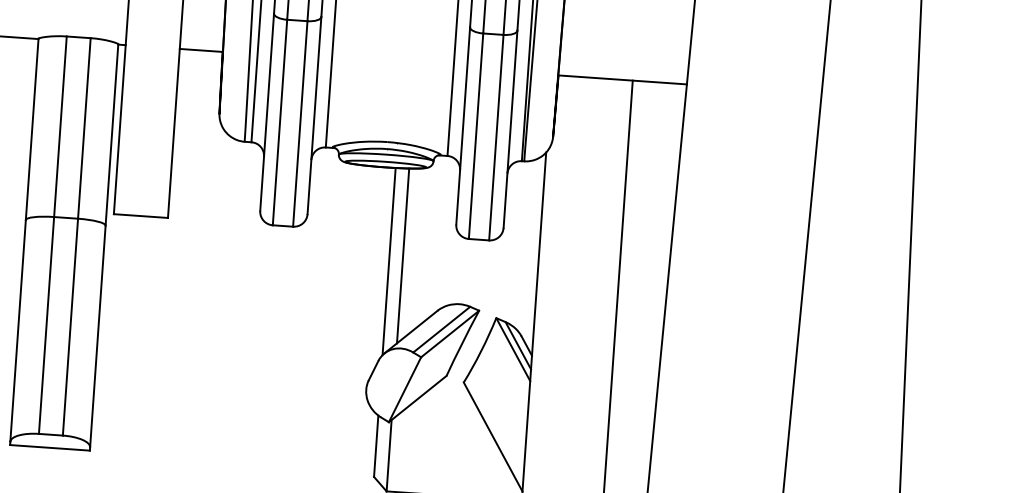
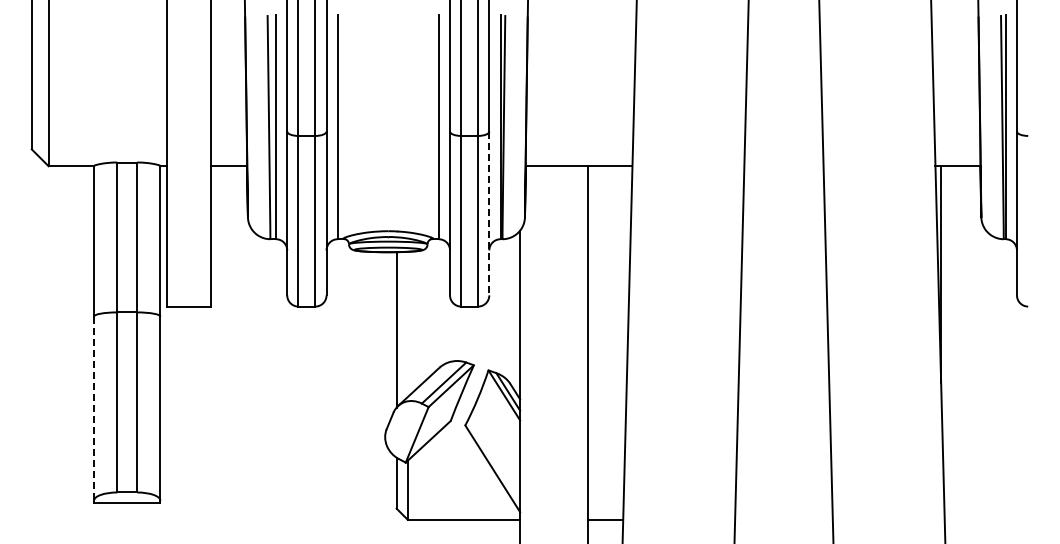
line: (510, 129) -> (489, 213), solid -> dashed
line: (402, 254) -> (407, 323), removed
line: (18, 332) -> (94, 409), solid -> dashed

